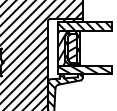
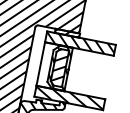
hatch: (68, 48) -> (54, 66), removed

